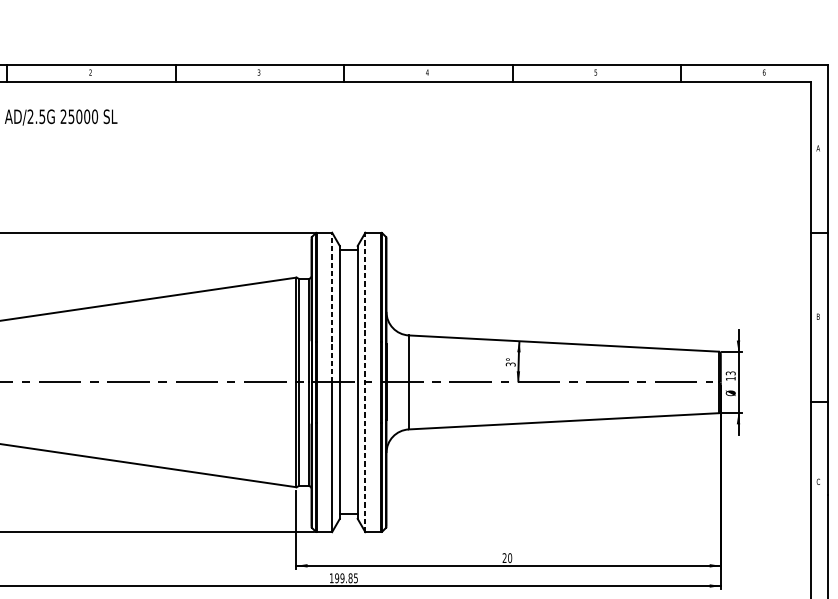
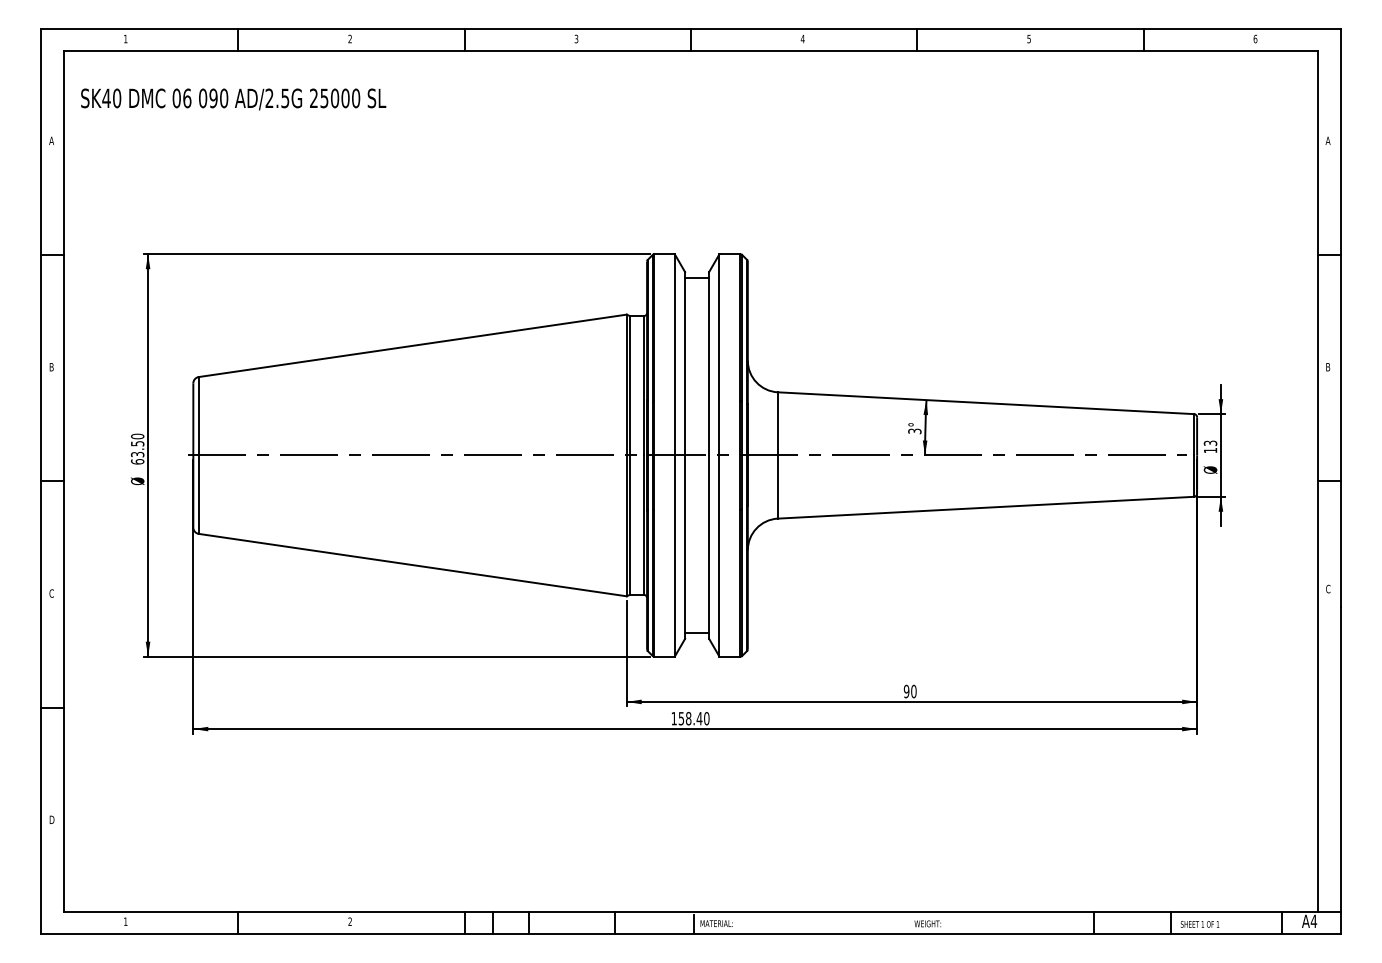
line: (331, 307) -> (674, 354), dashed -> solid
line: (365, 381) -> (719, 454), dashed -> solid
text: (504, 558) -> (906, 691), 20 -> 90
text: (346, 578) -> (693, 718), 199.85 -> 158.40

